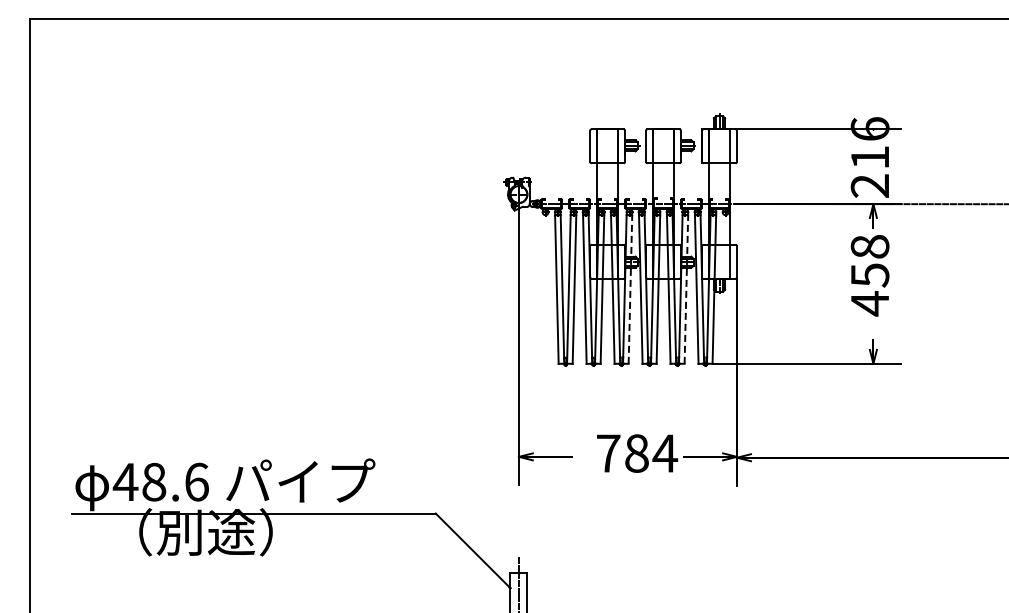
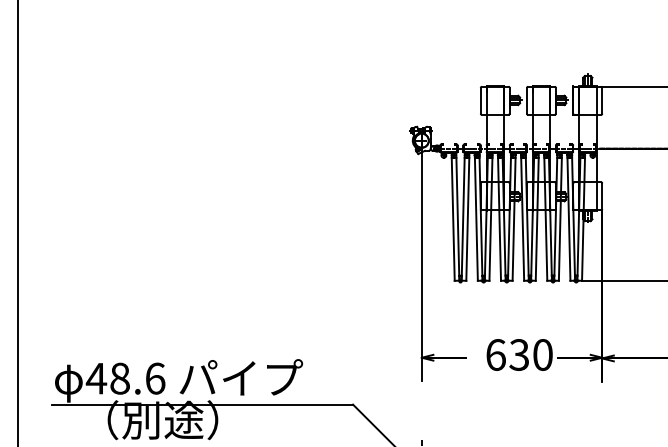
line: (630, 289) -> (514, 219), dashed -> solid
line: (686, 289) -> (560, 219), dashed -> solid
text: (637, 453) -> (519, 354), 784 -> 630

